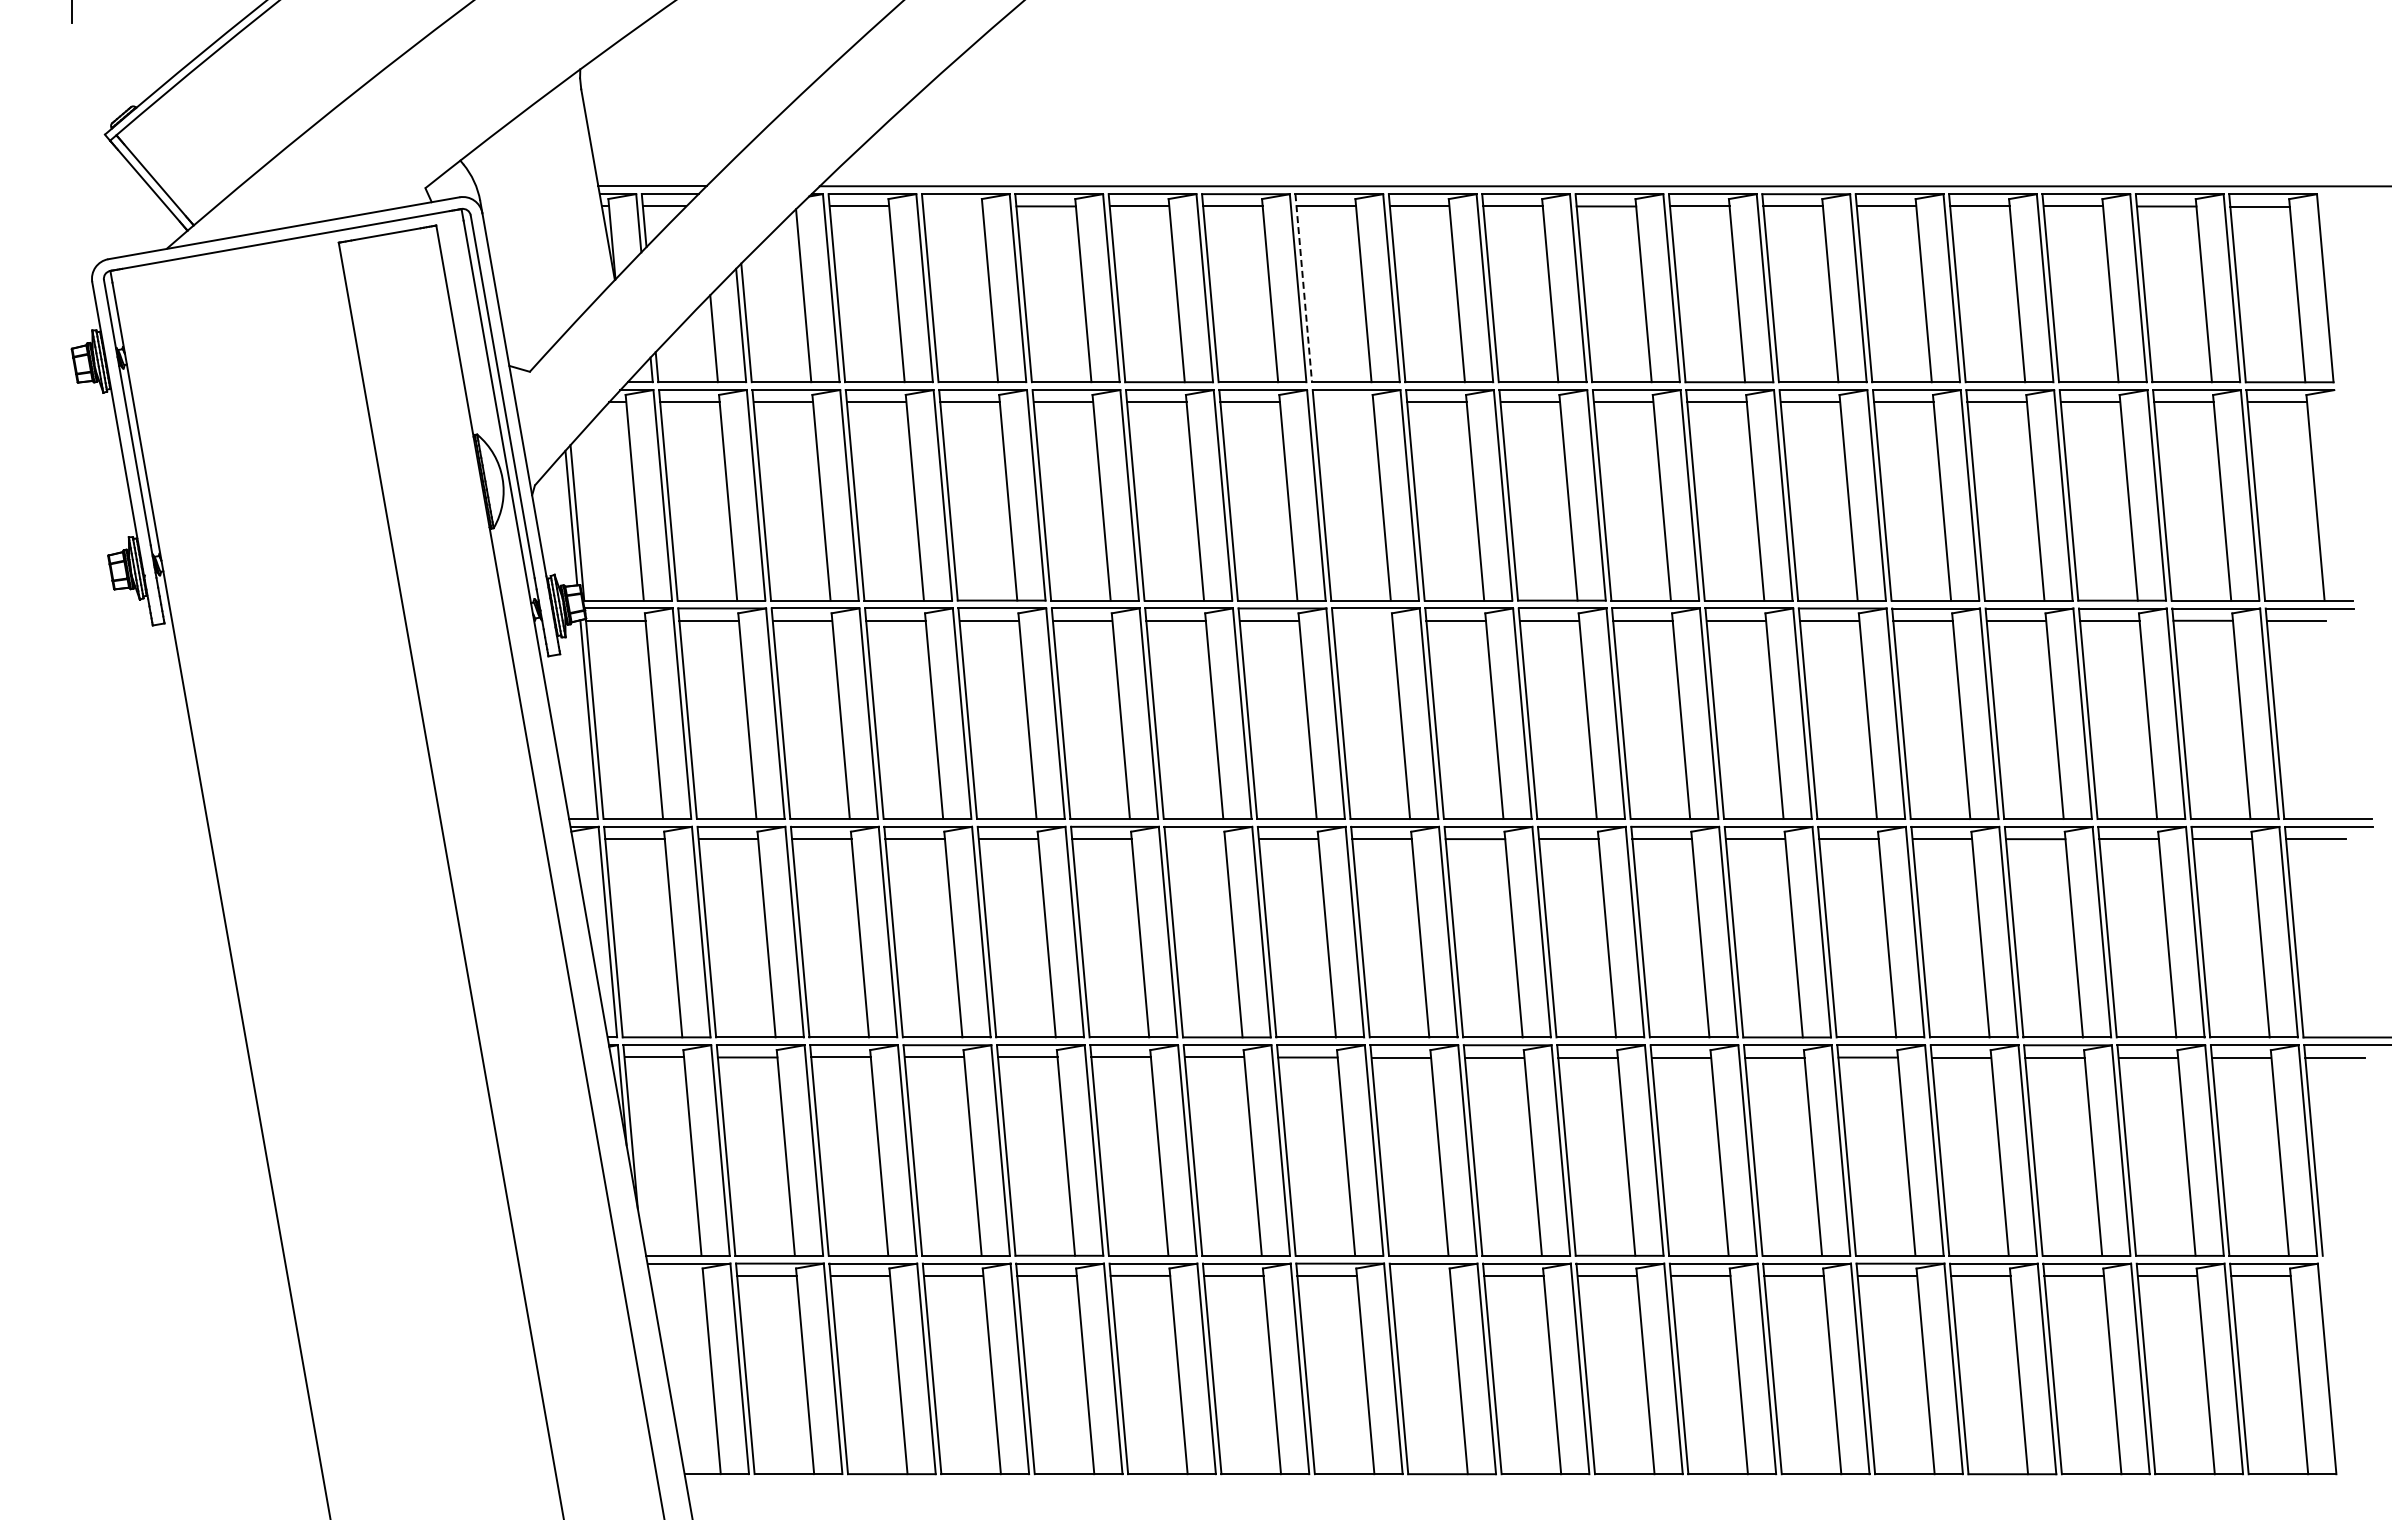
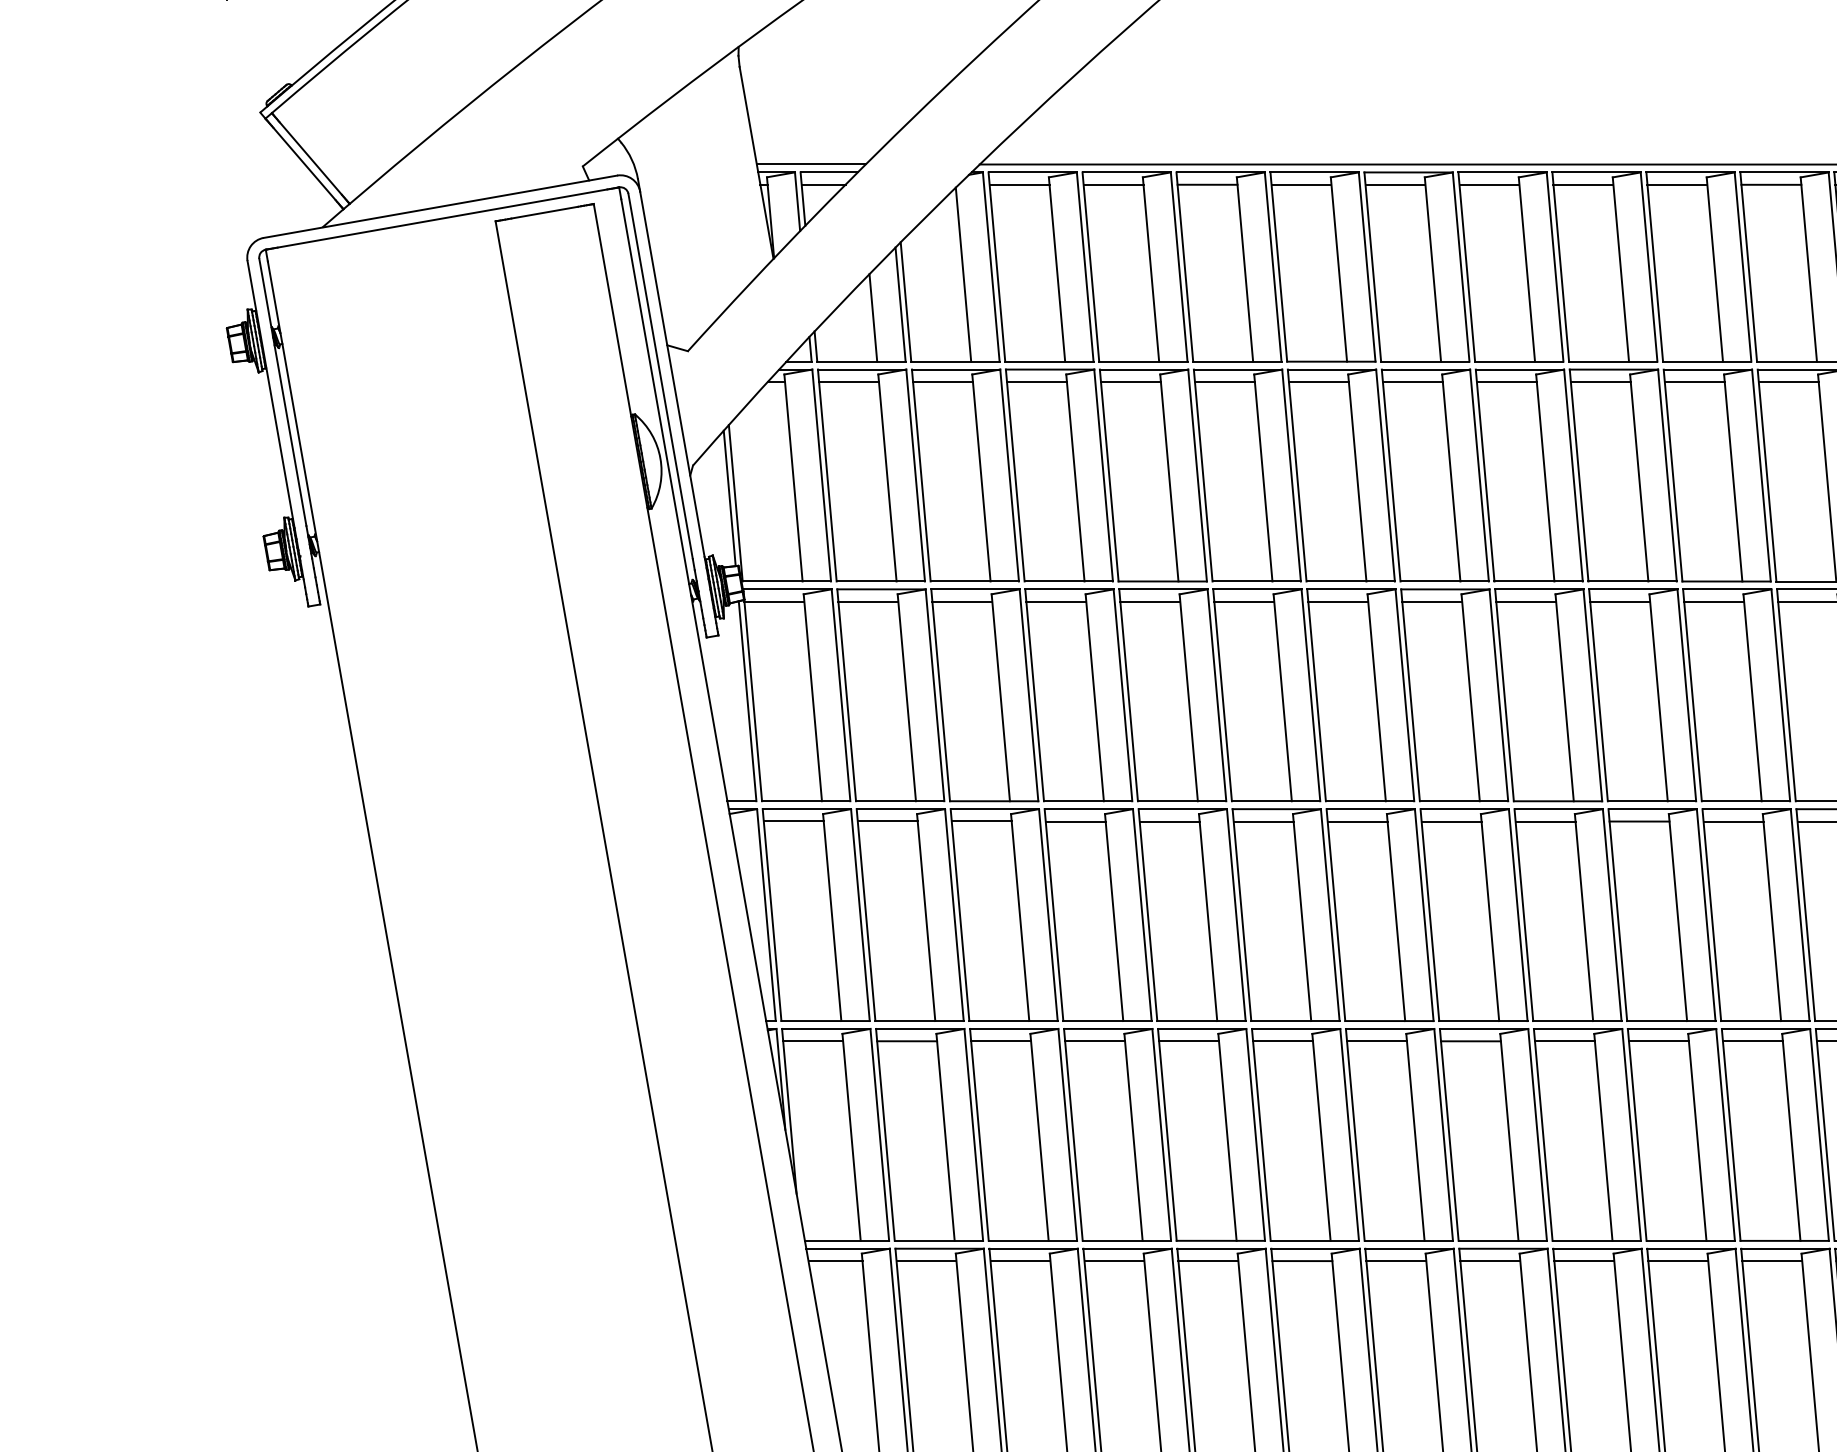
line: (952, 206) -> (1113, 184), added
line: (1303, 288) -> (1466, 267), dashed -> solid
line: (1343, 402) -> (1506, 382), added
line: (1362, 620) -> (1525, 601), added
line: (1195, 839) -> (1357, 821), added
line: (676, 1275) -> (835, 1260), added
line: (1420, 1275) -> (1584, 1260), added

